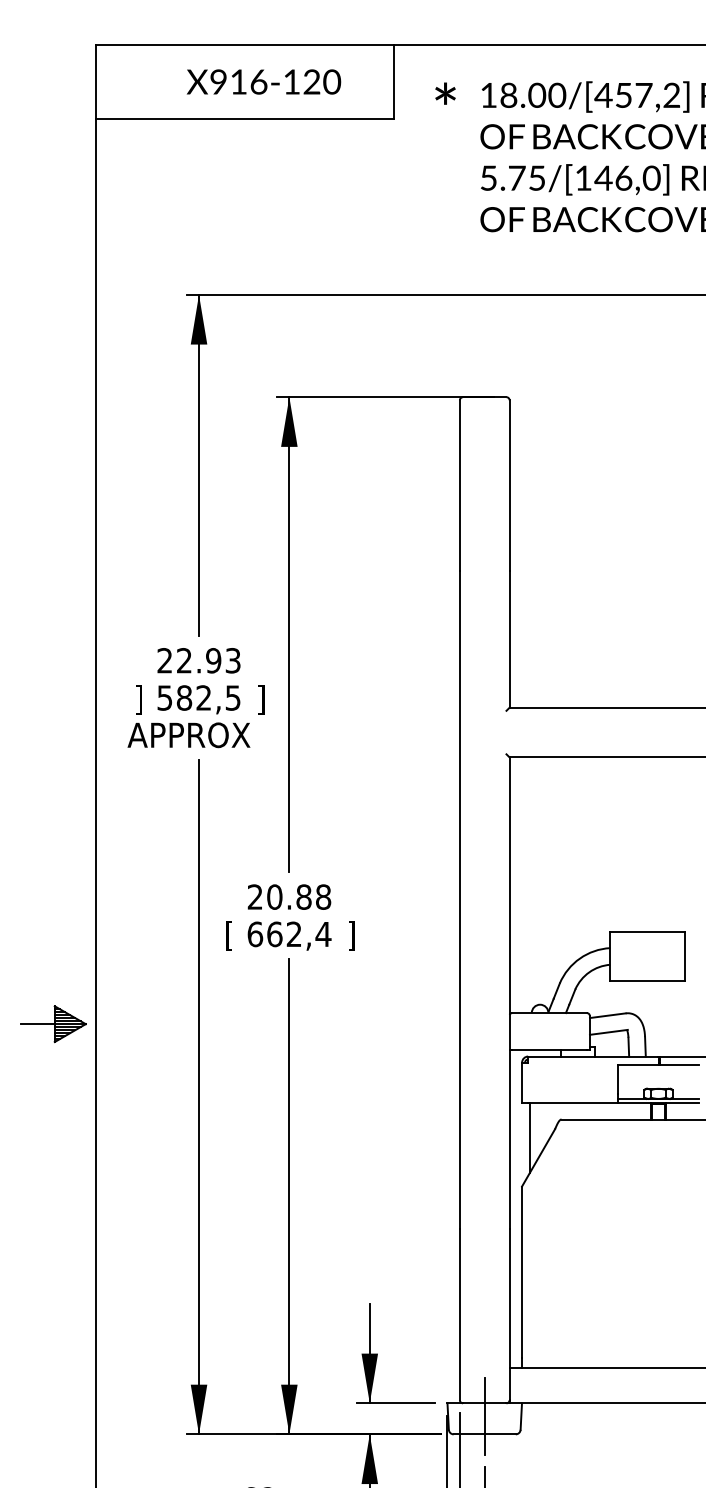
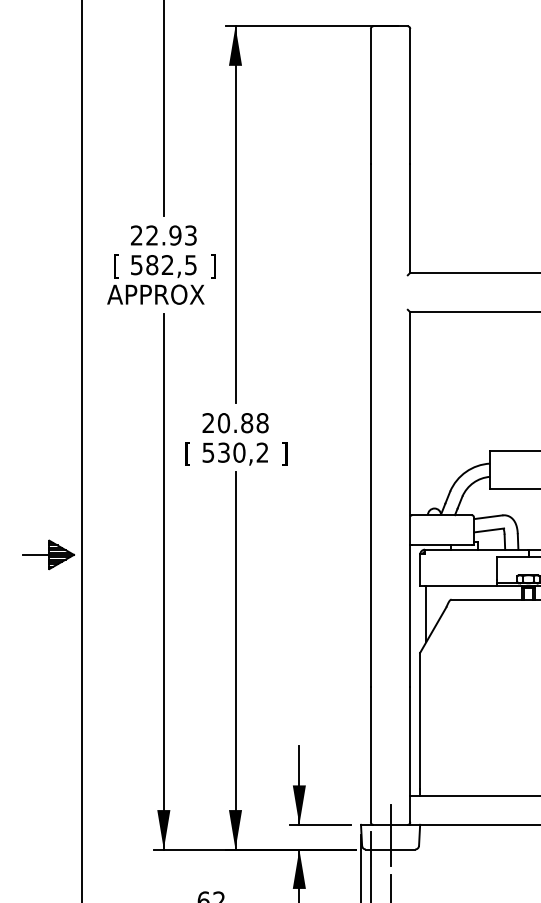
text: (138, 699) -> (115, 266), ] -> [
text: (289, 934) -> (235, 452), 662,4 -> 530,2
part: (53, 1024) -> (48, 555), moved

